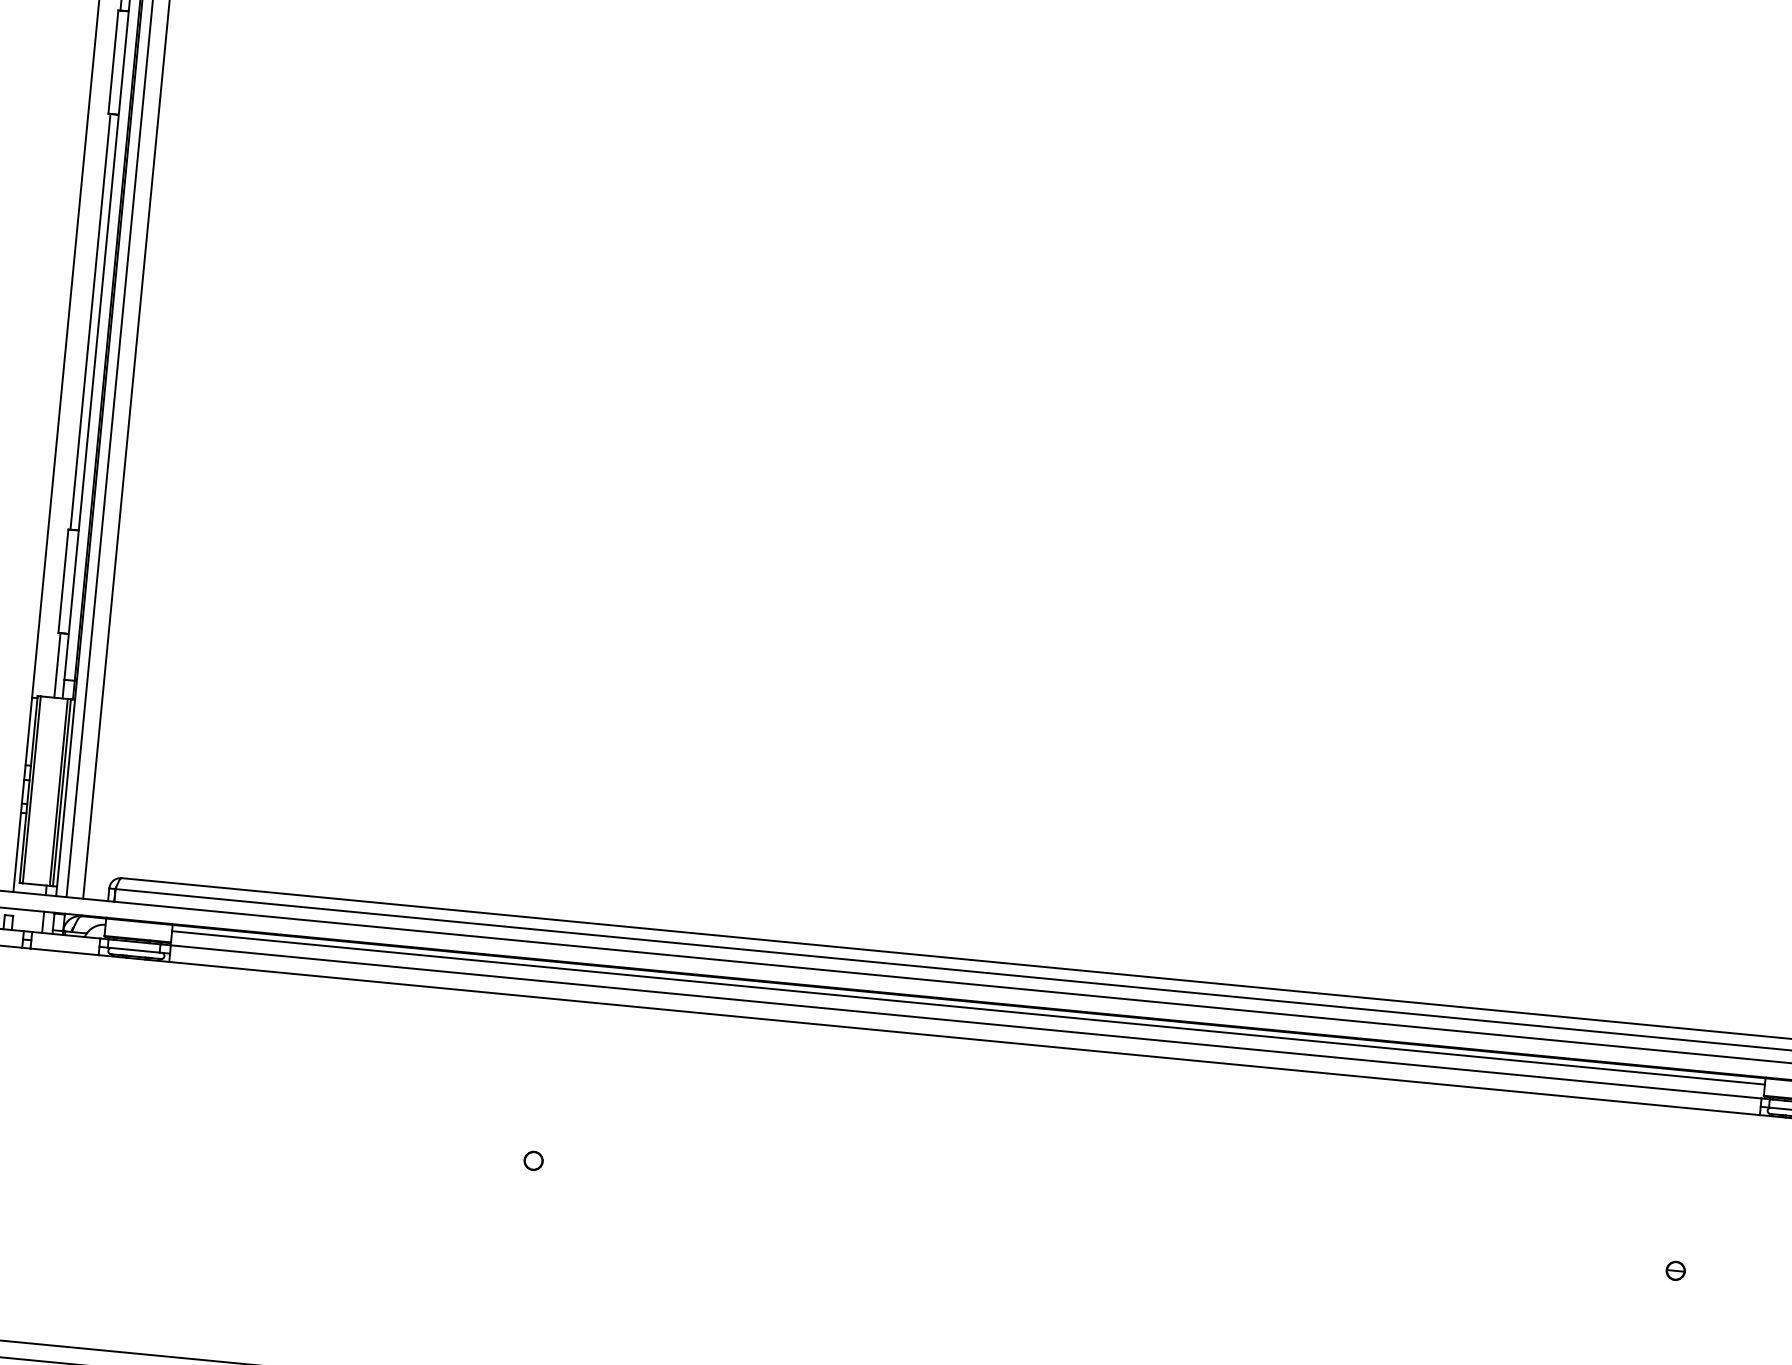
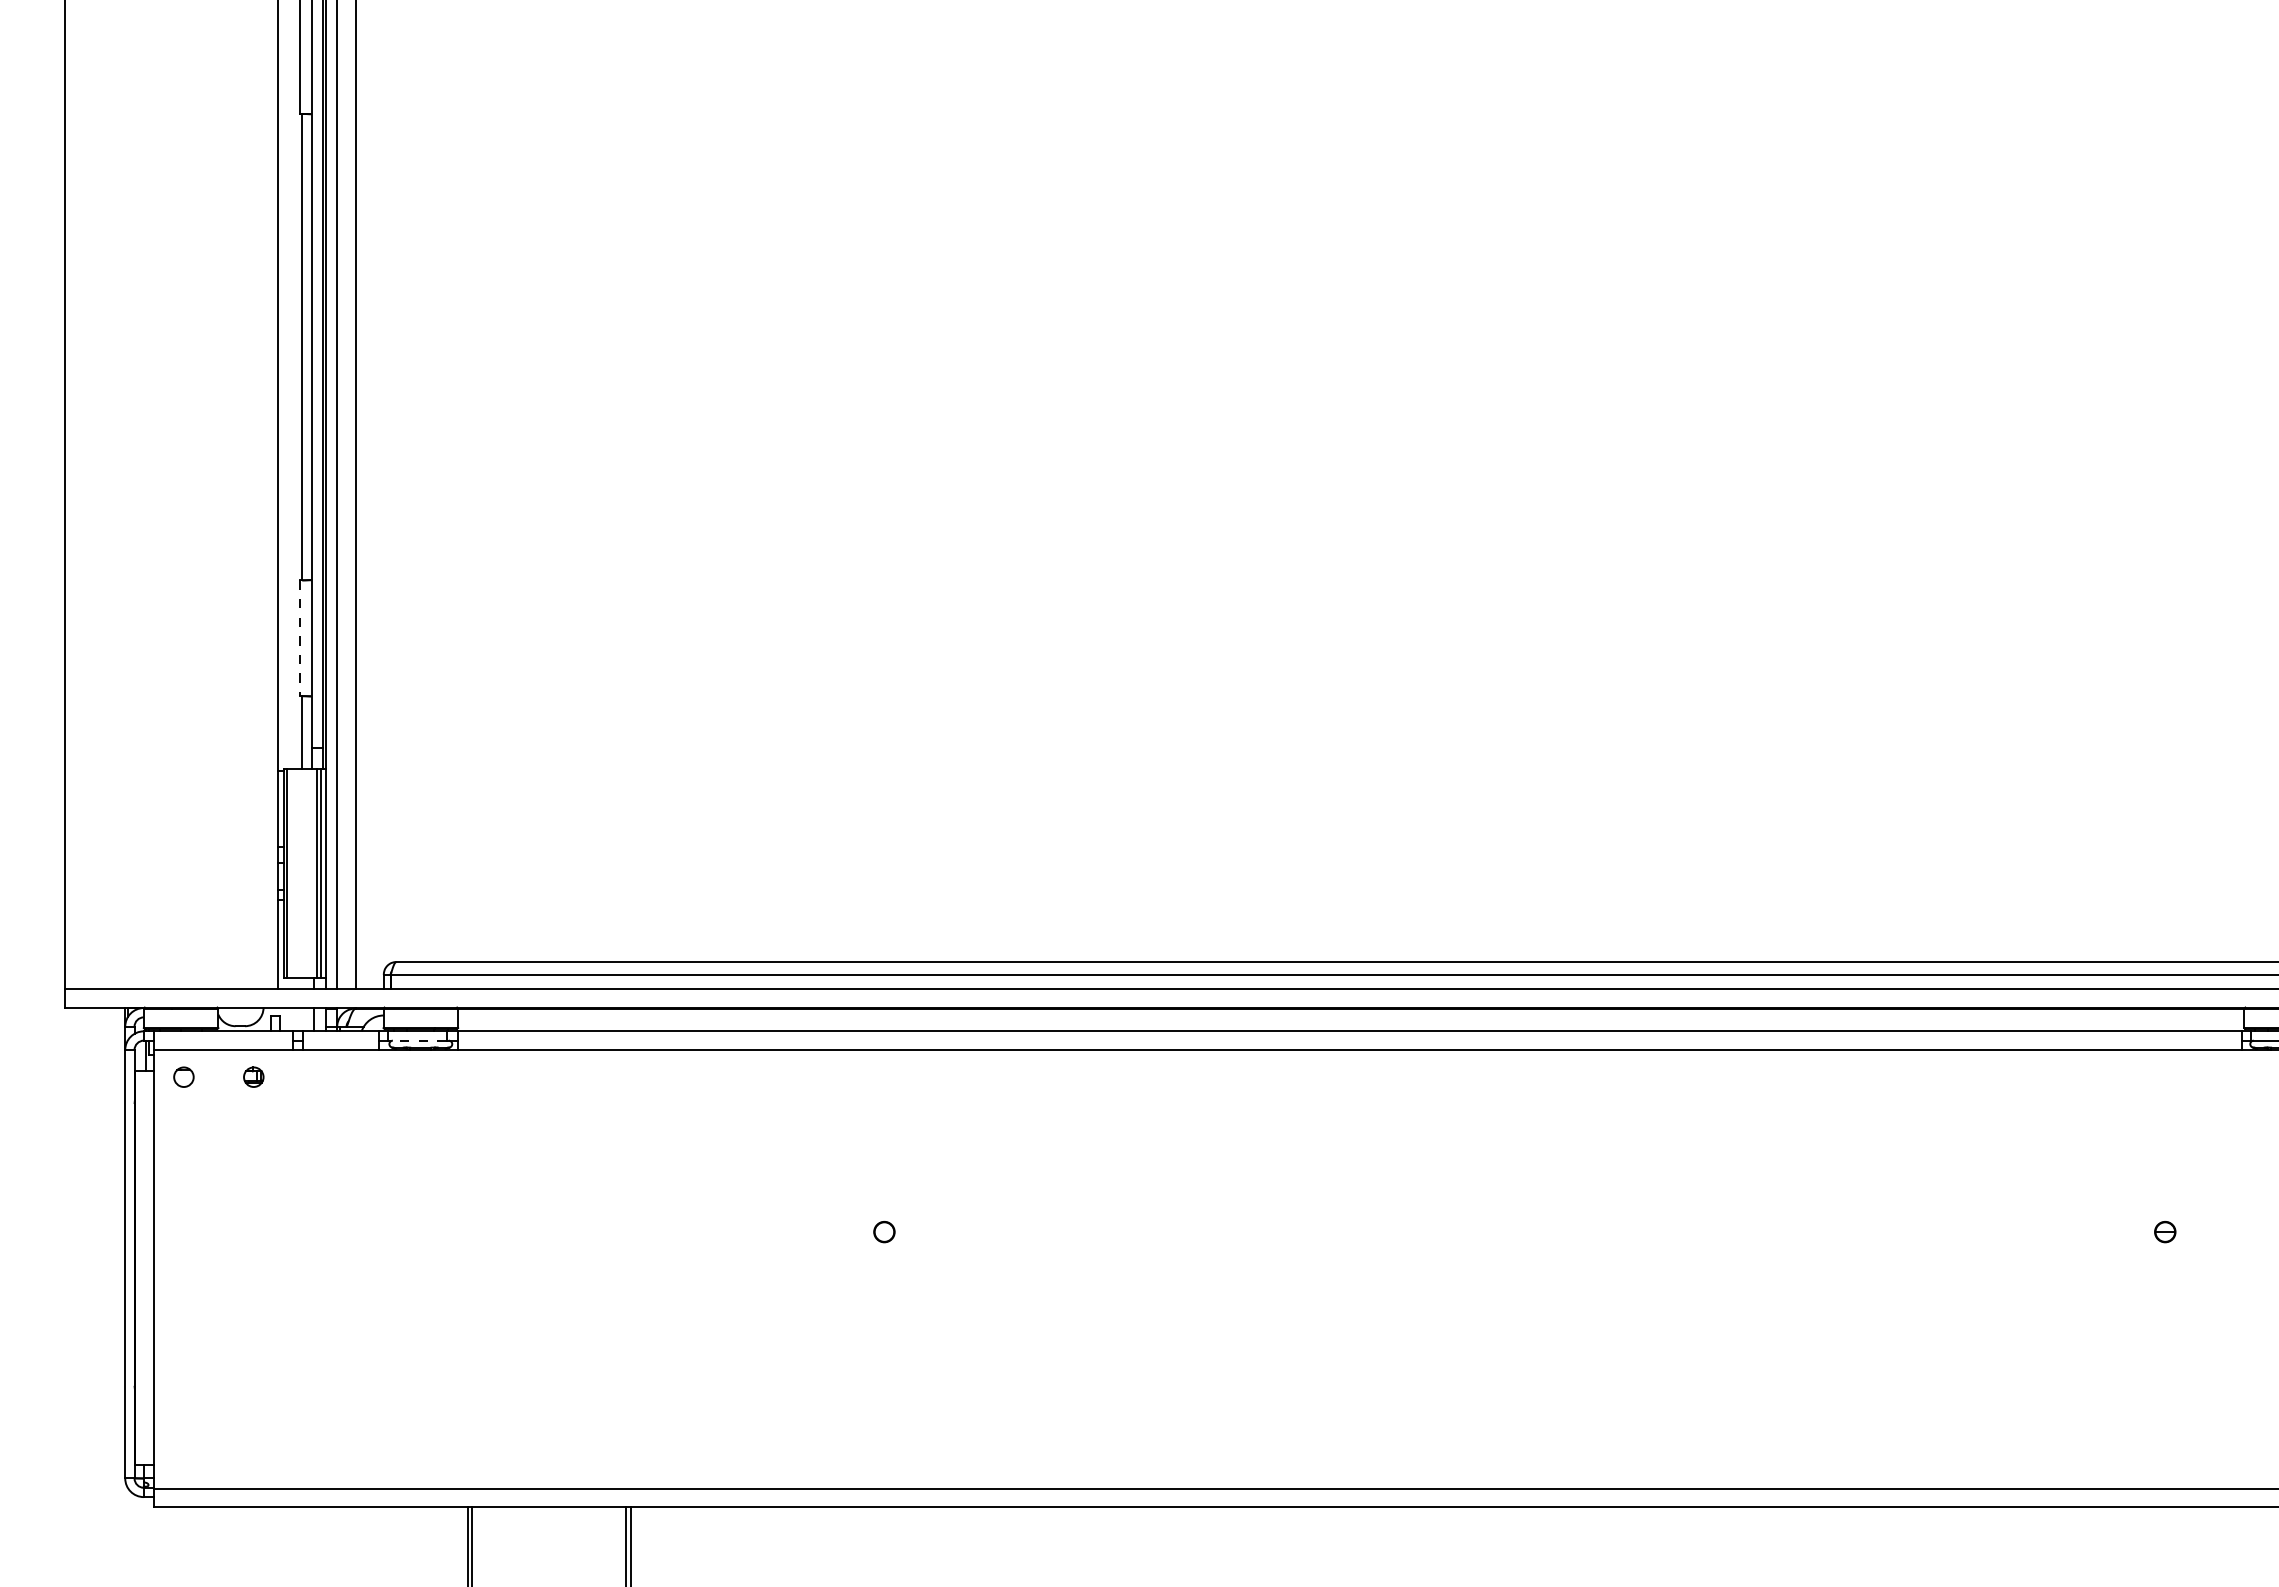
line: (63, 581) -> (299, 638), solid -> dashed
line: (133, 949) -> (417, 1040), solid -> dashed
line: (968, 1007) -> (1351, 1015), removed

